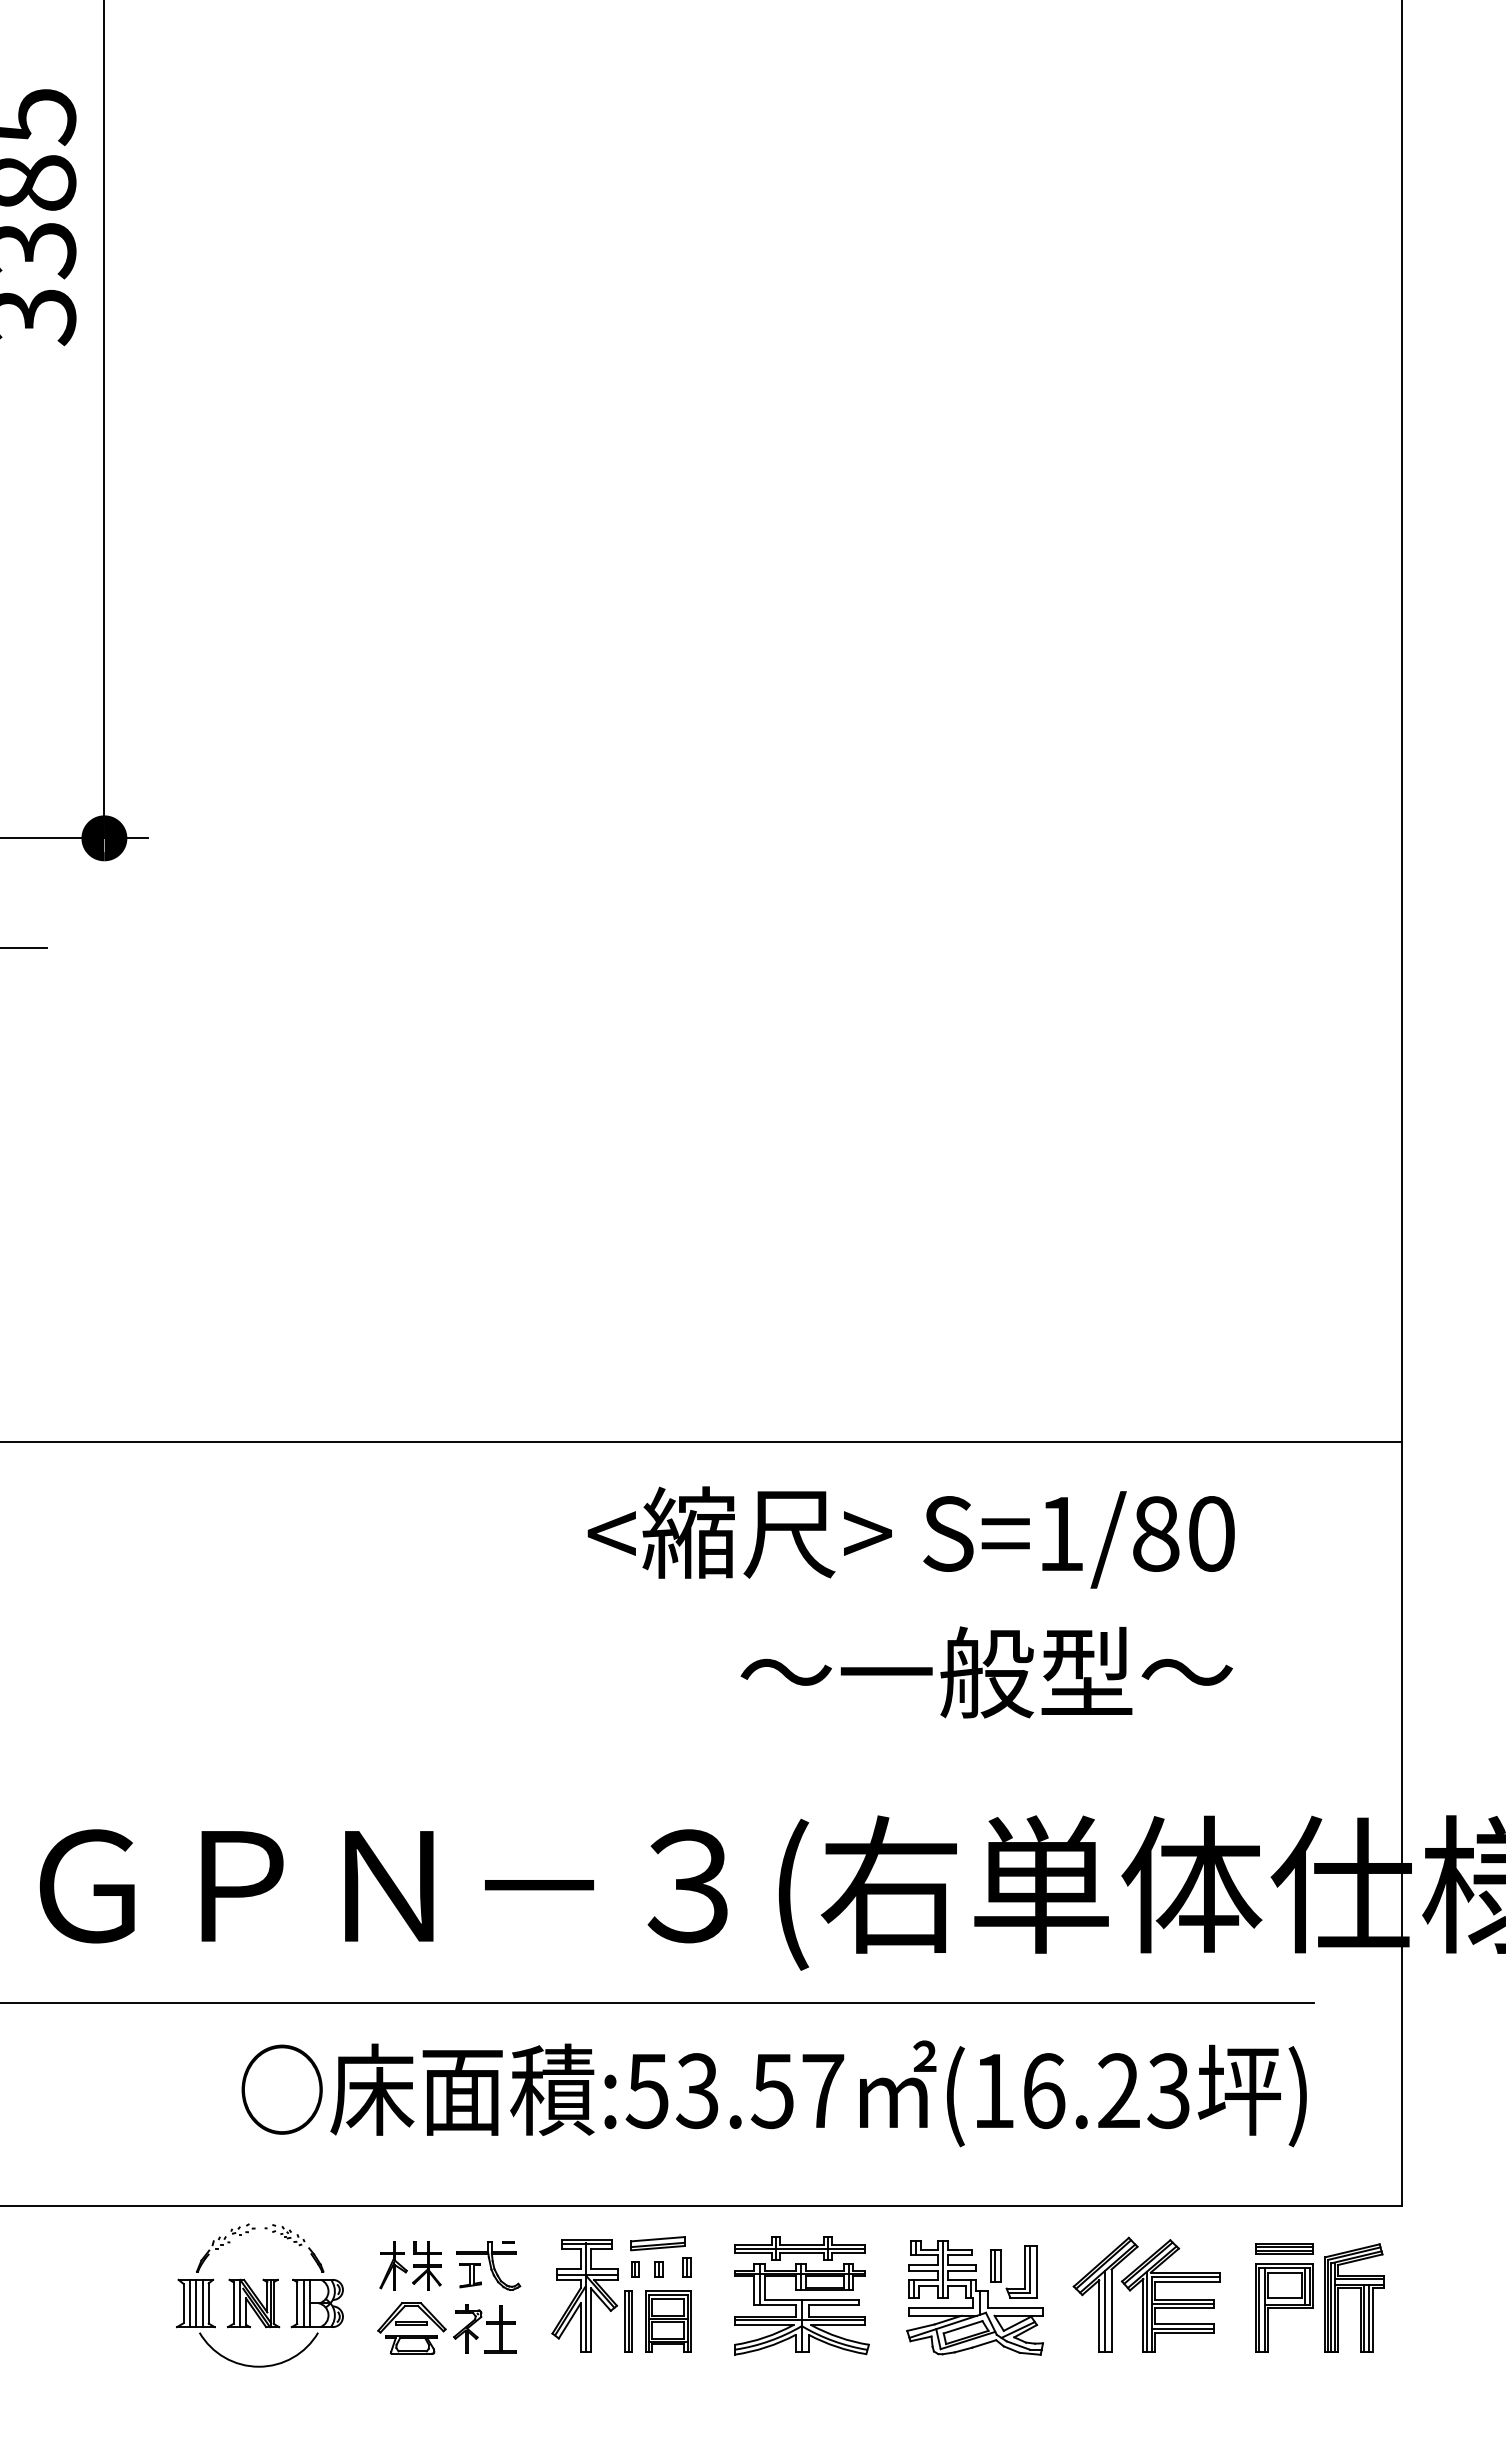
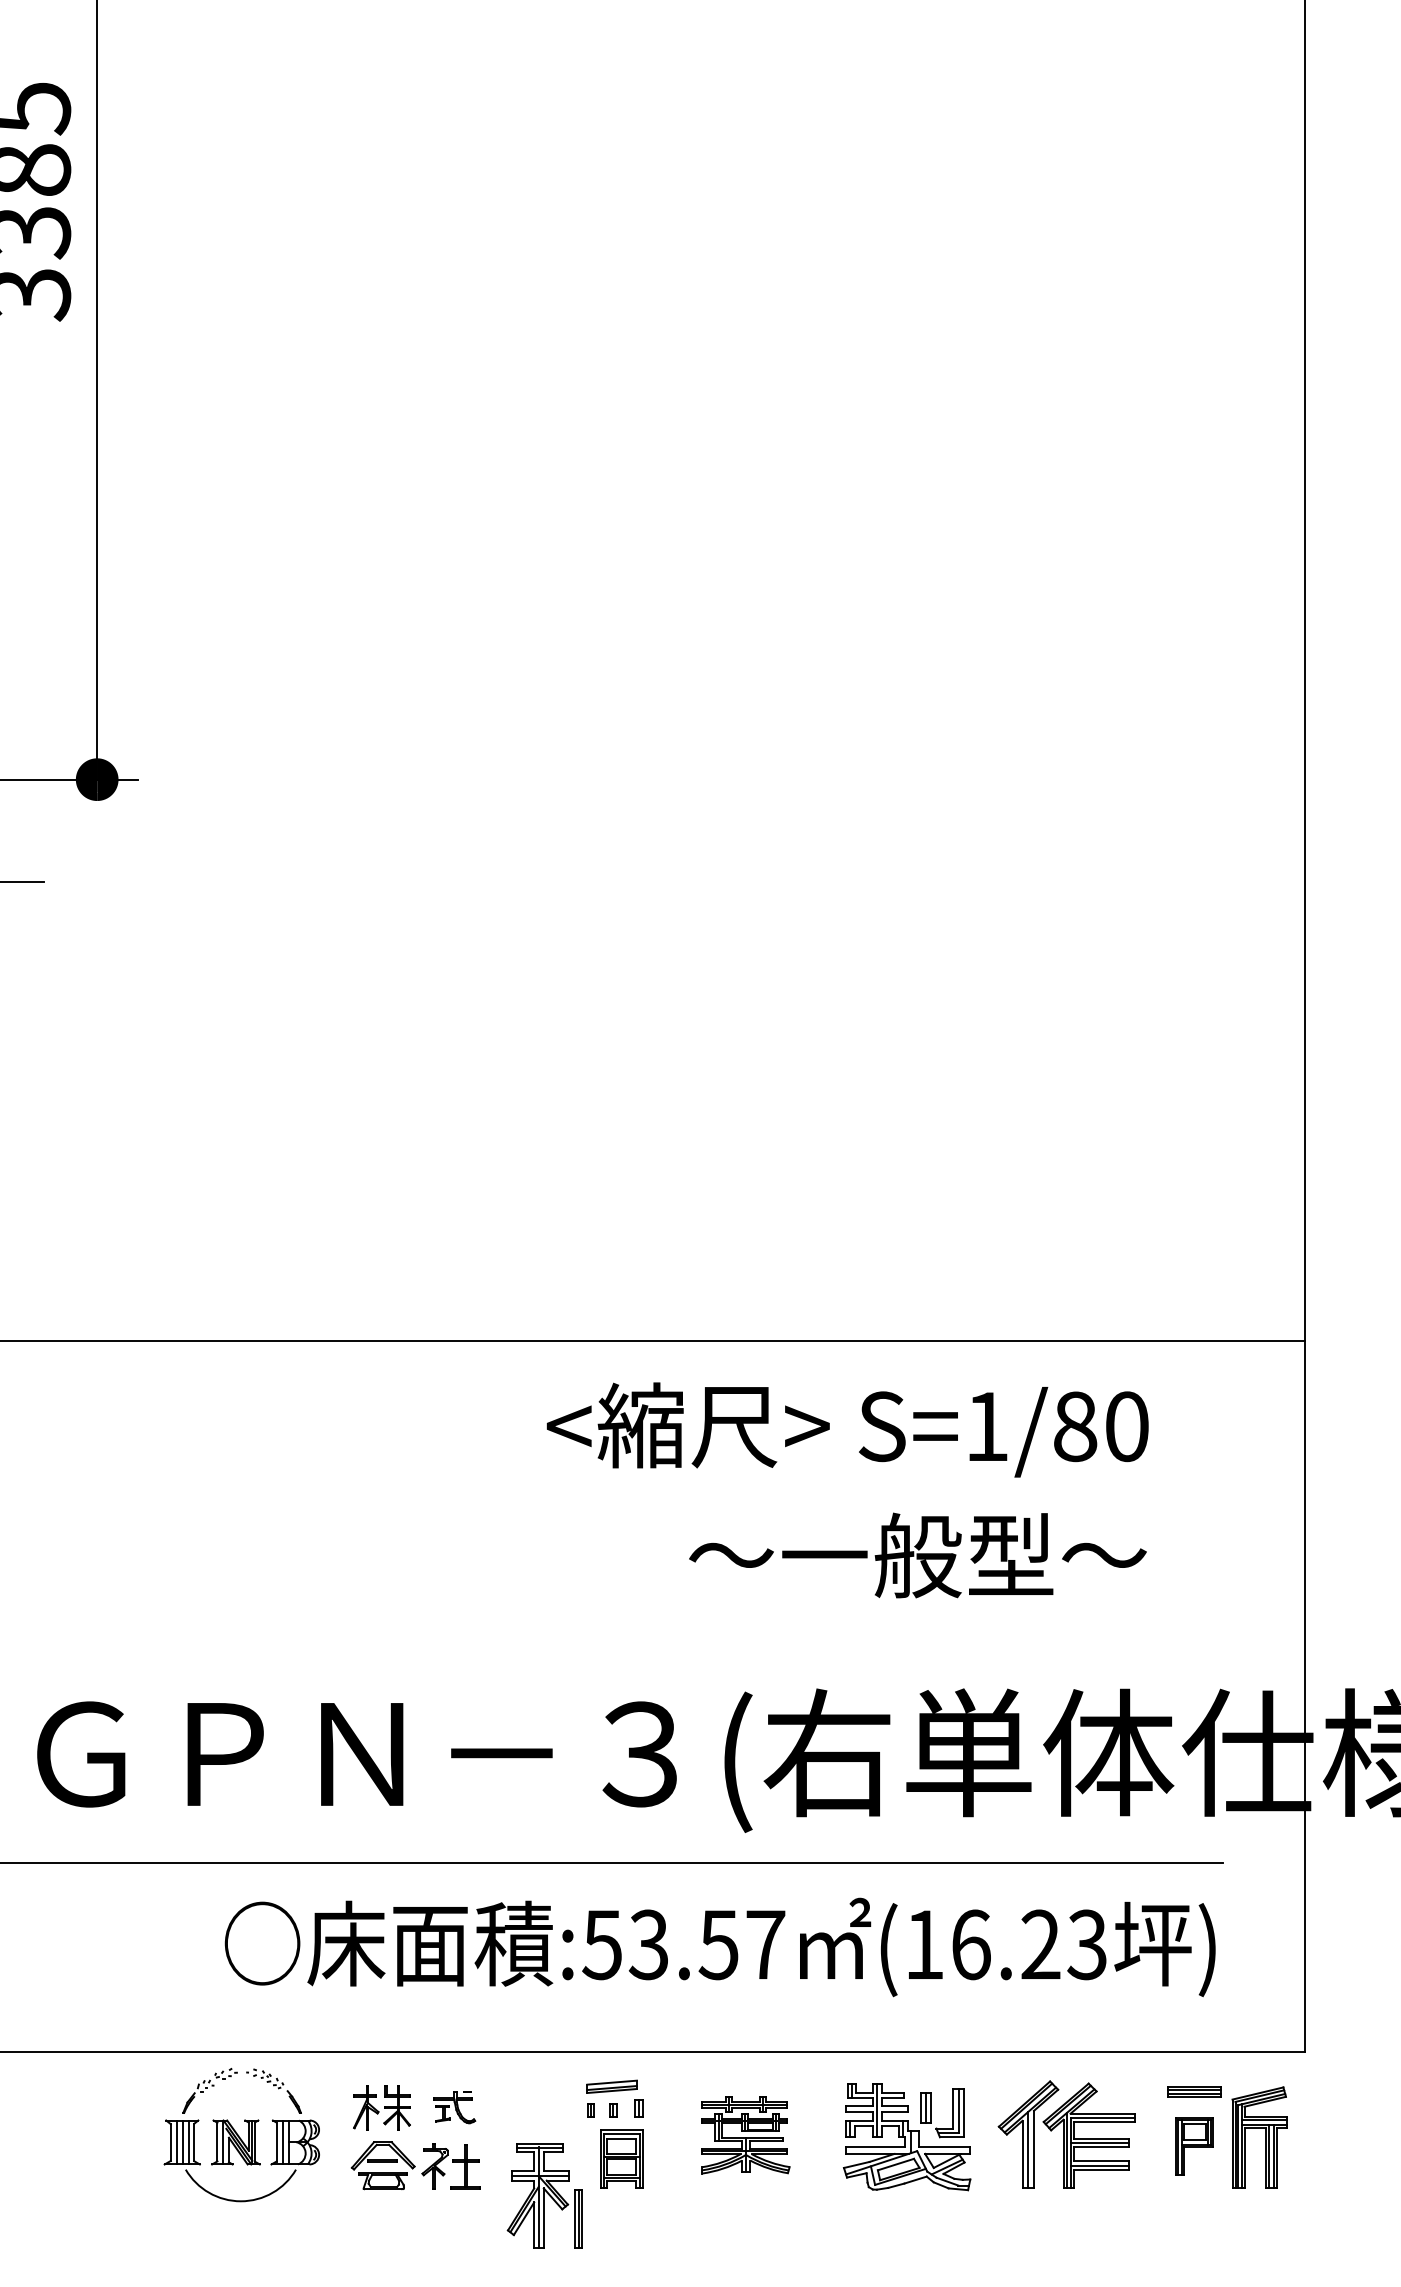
part: (488, 2265) -> (454, 2107), size x0.7
part: (801, 2294) -> (745, 2134), size x0.7
part: (591, 2295) -> (544, 2195), moved
part: (1284, 2307) -> (1194, 2146), size x0.7

